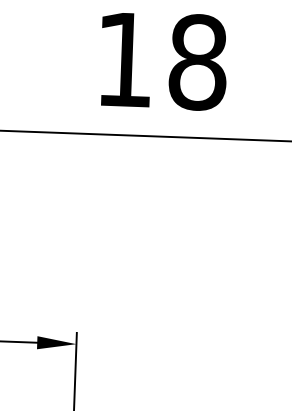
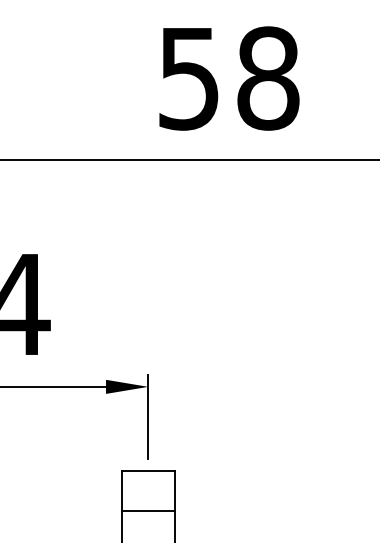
text: (124, 60) -> (188, 79), 18 -> 58

